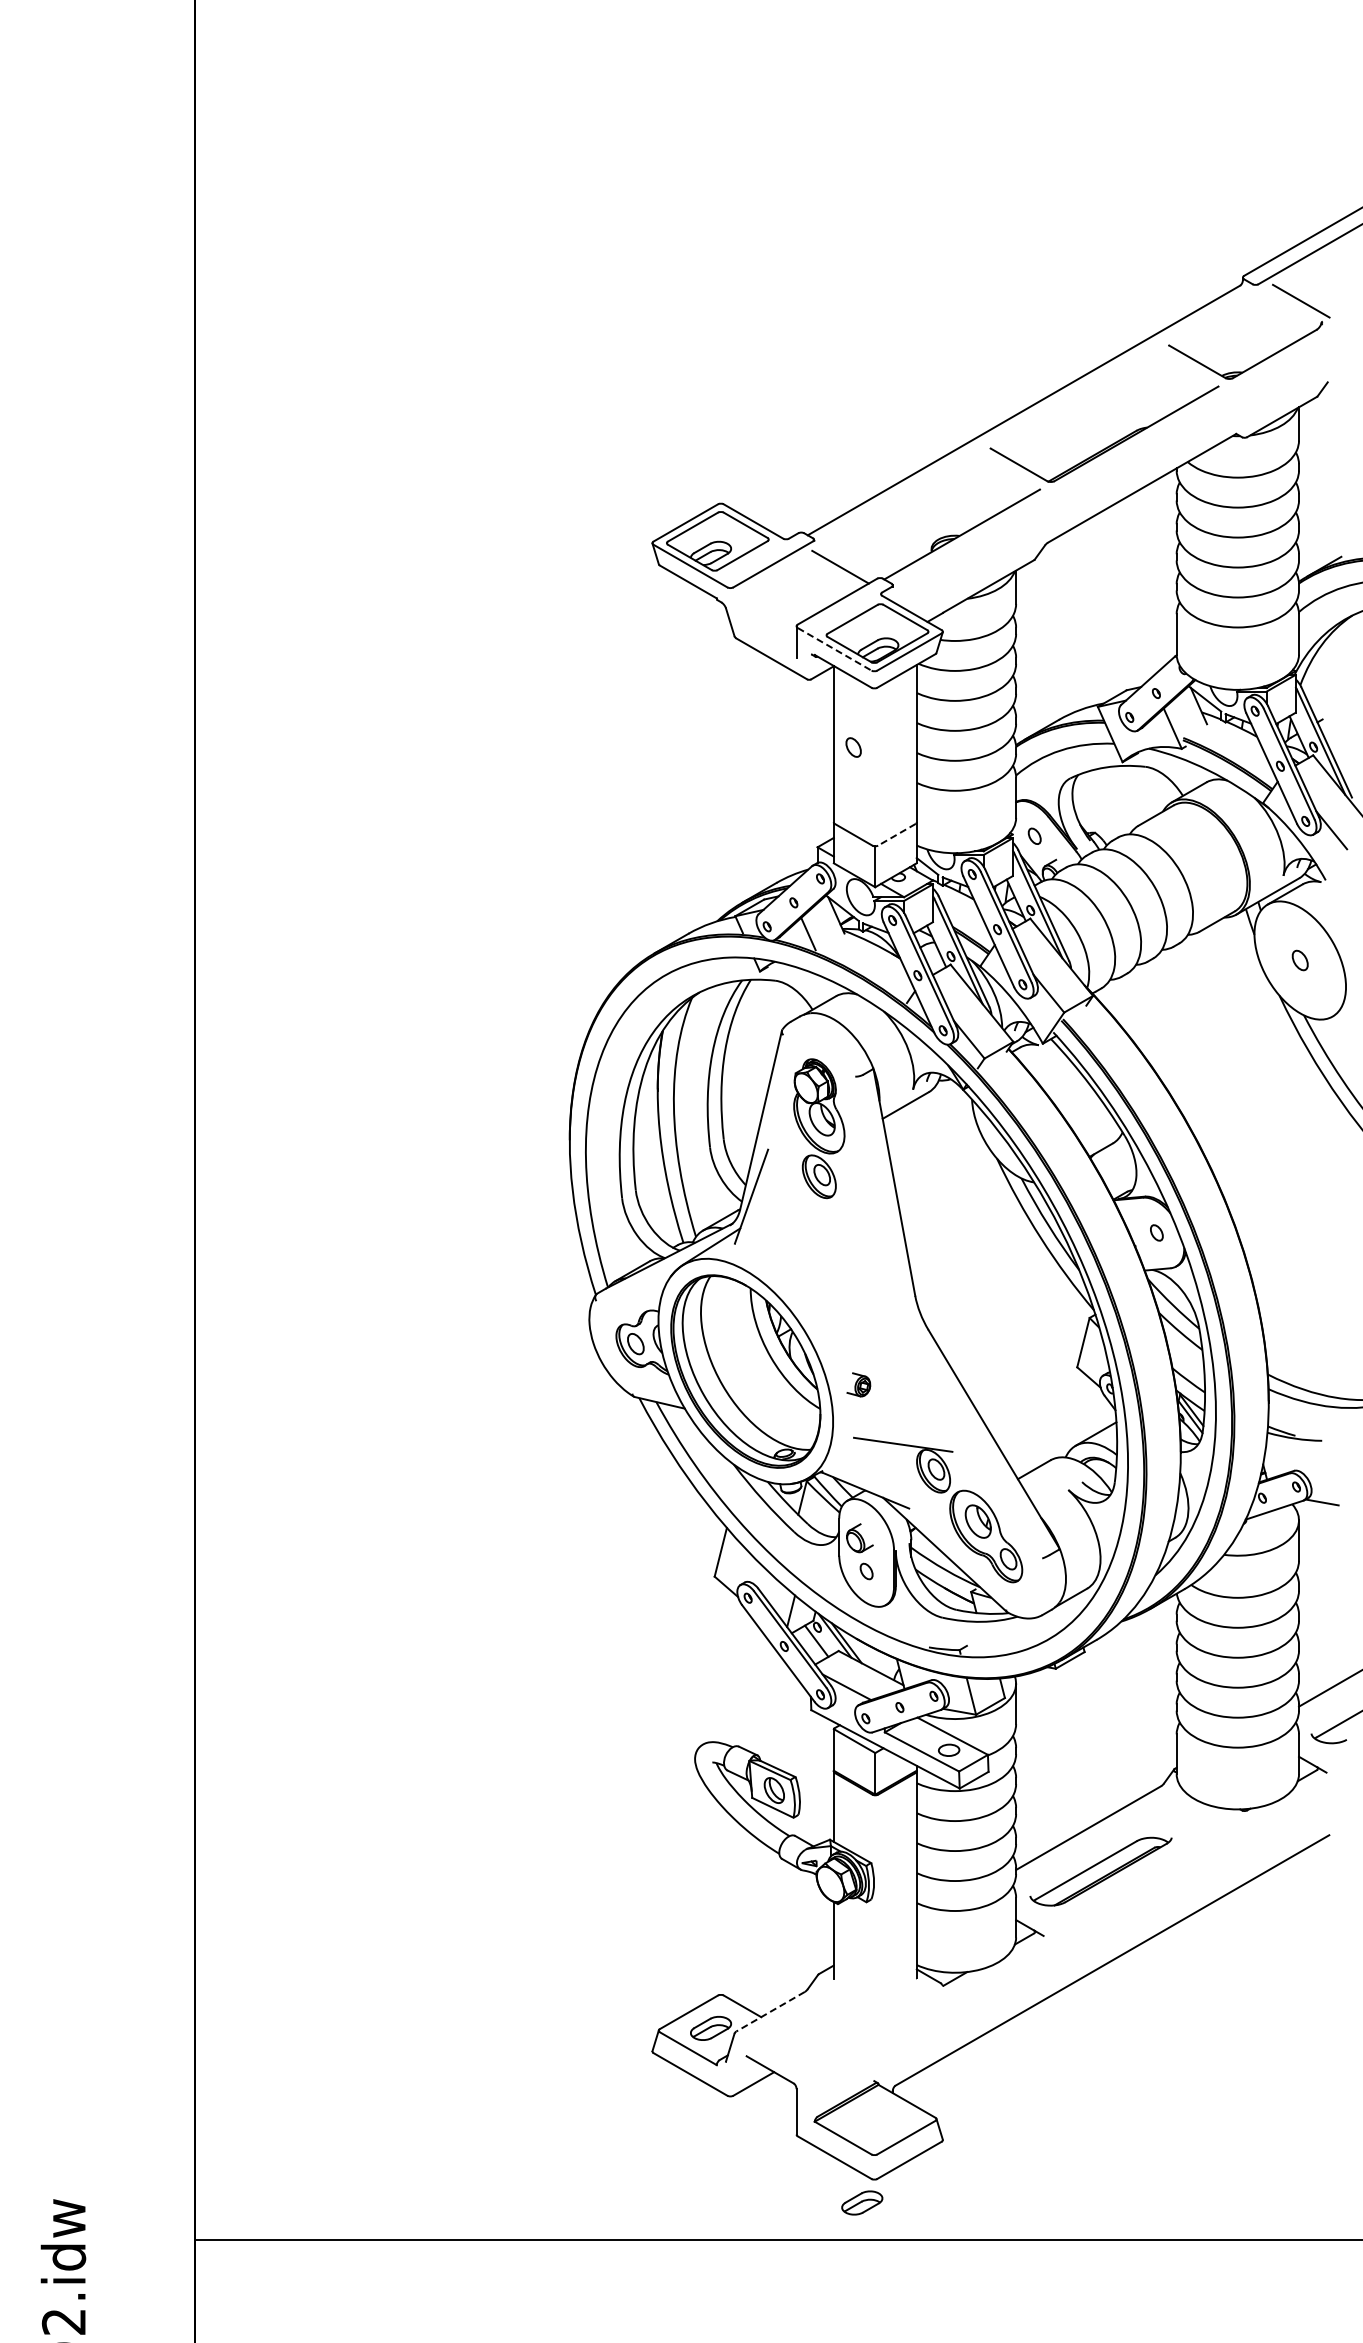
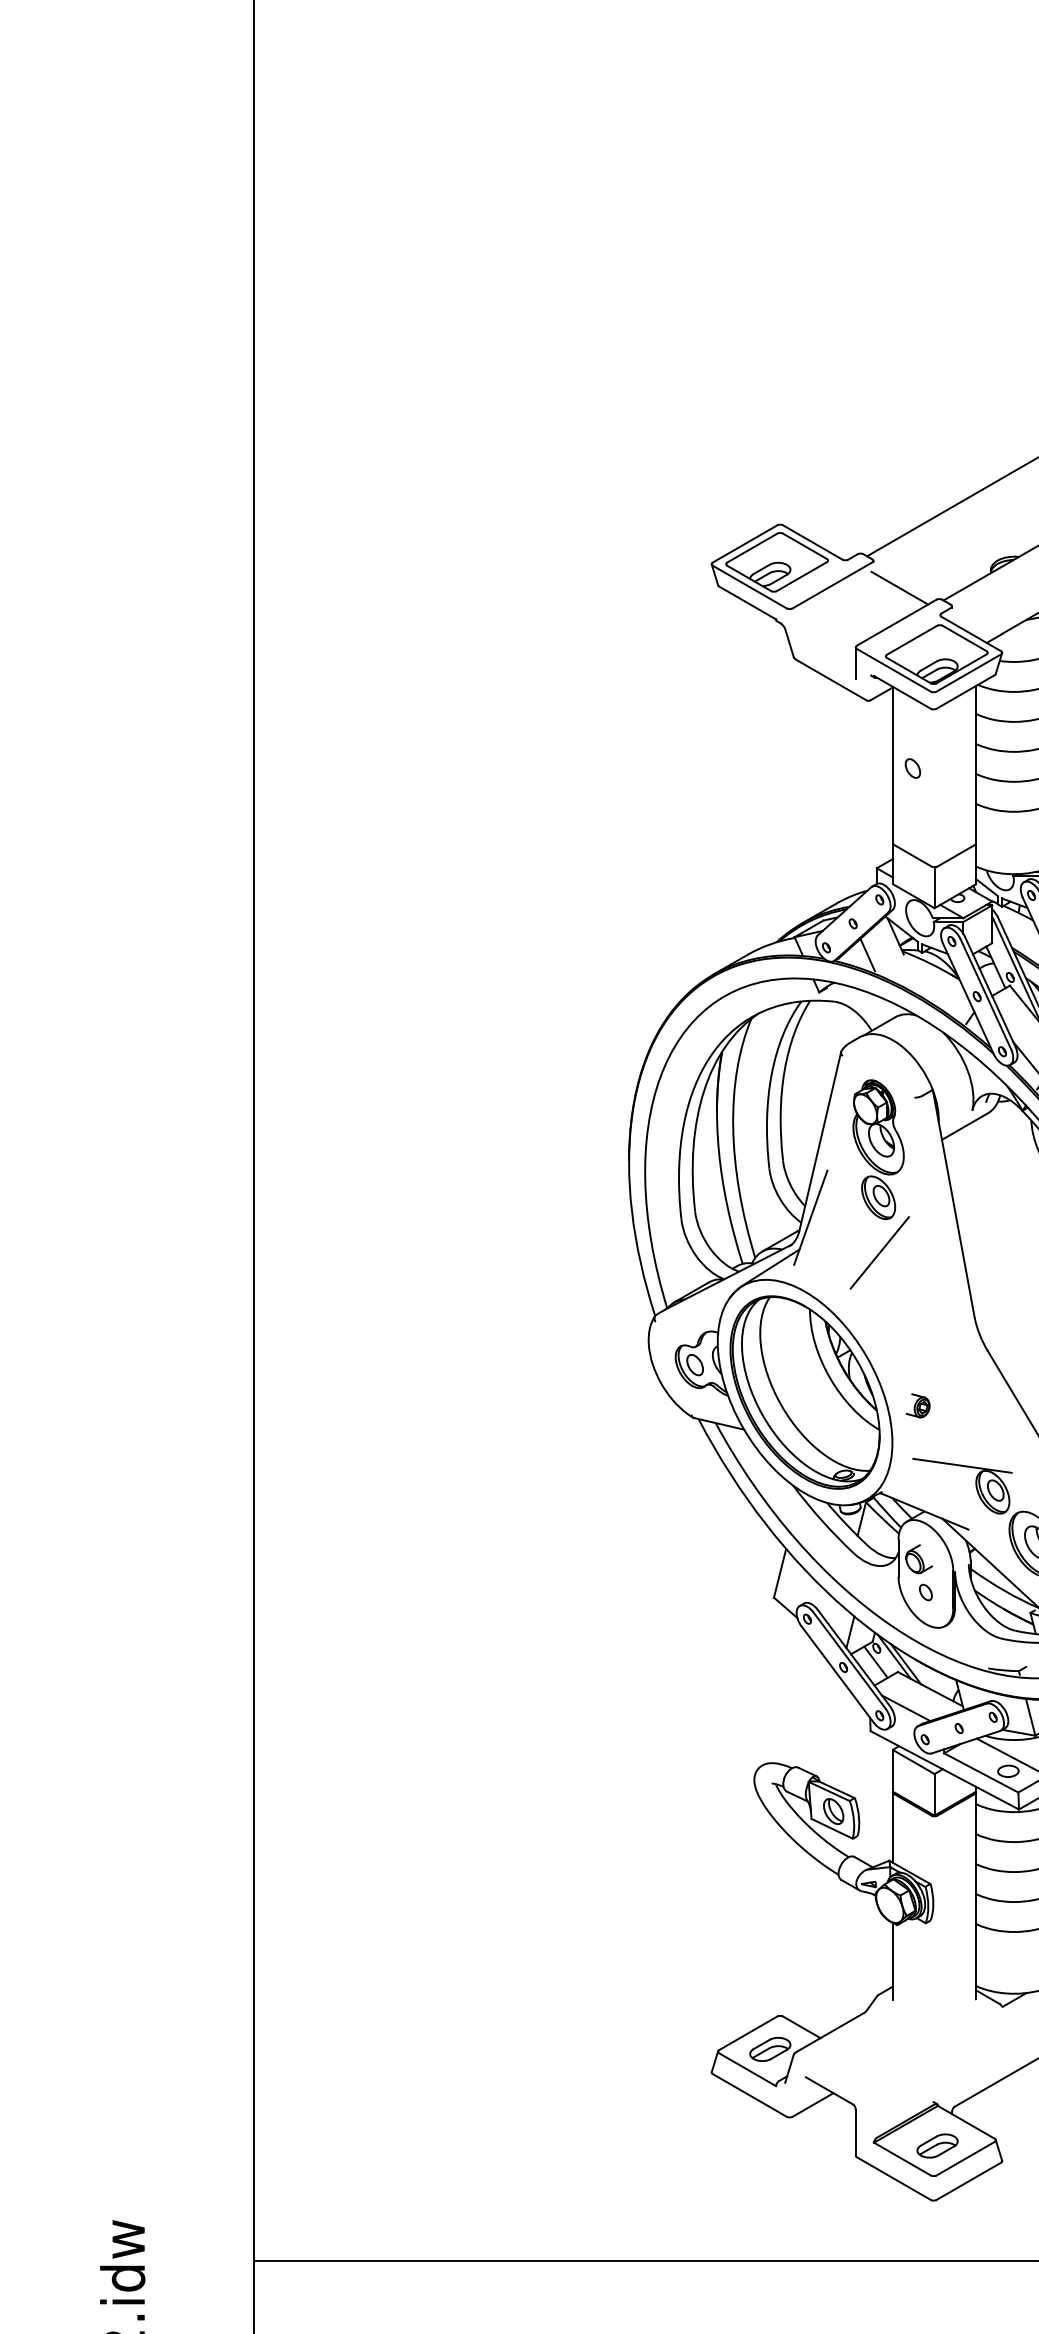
line: (834, 649) -> (893, 670), dashed -> solid
line: (896, 834) -> (955, 855), dashed -> solid
line: (820, 1231) -> (879, 1252), added
line: (770, 2011) -> (829, 2032), dashed -> solid
part: (862, 2202) -> (937, 2145), moved

